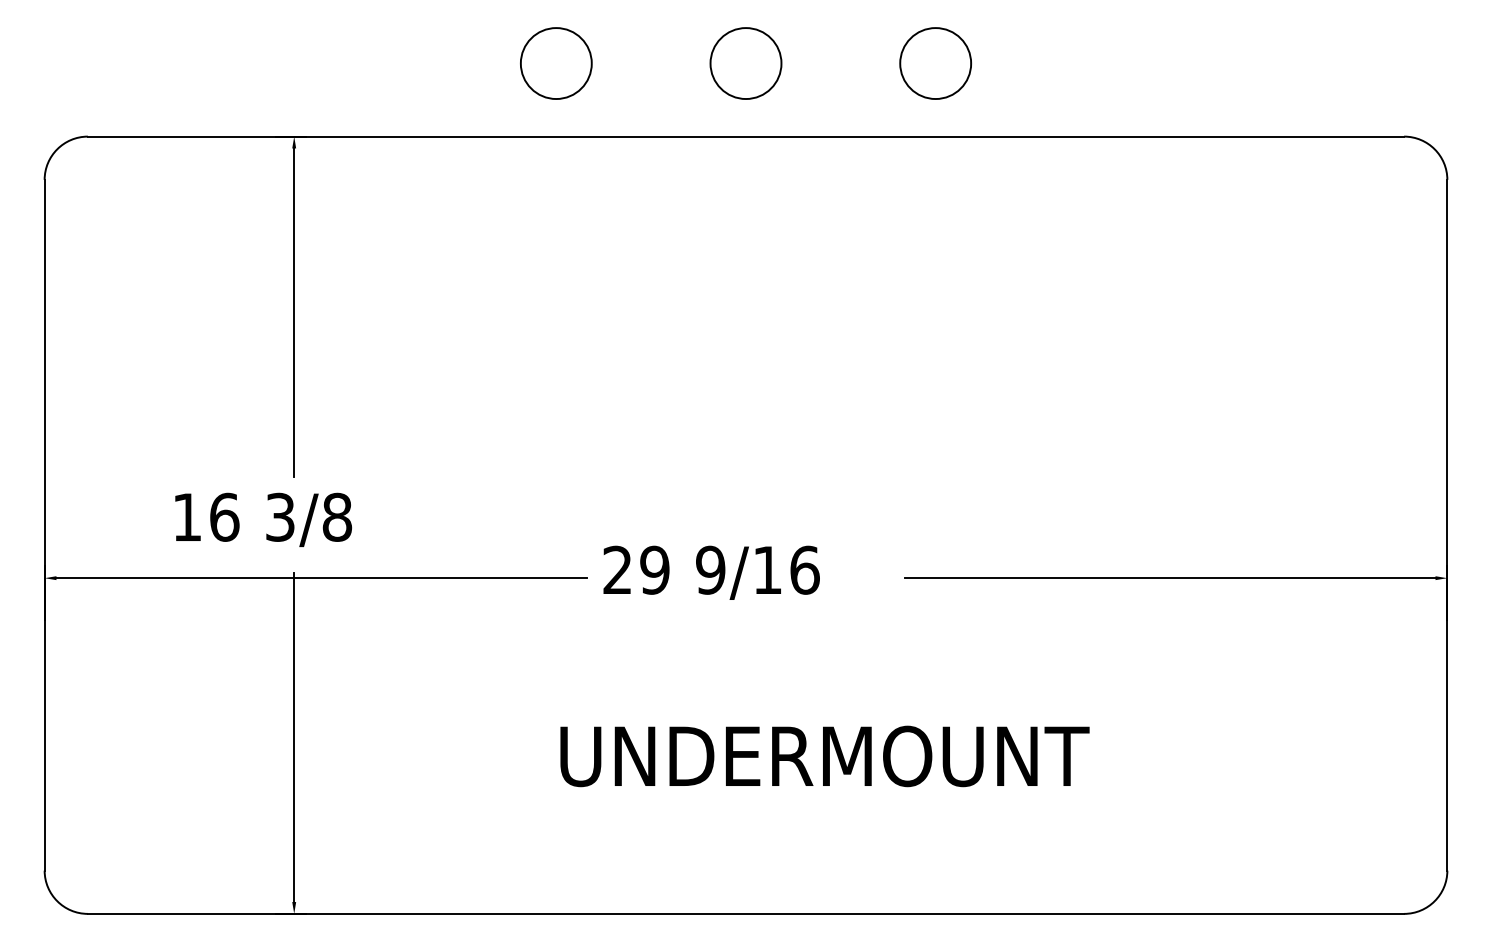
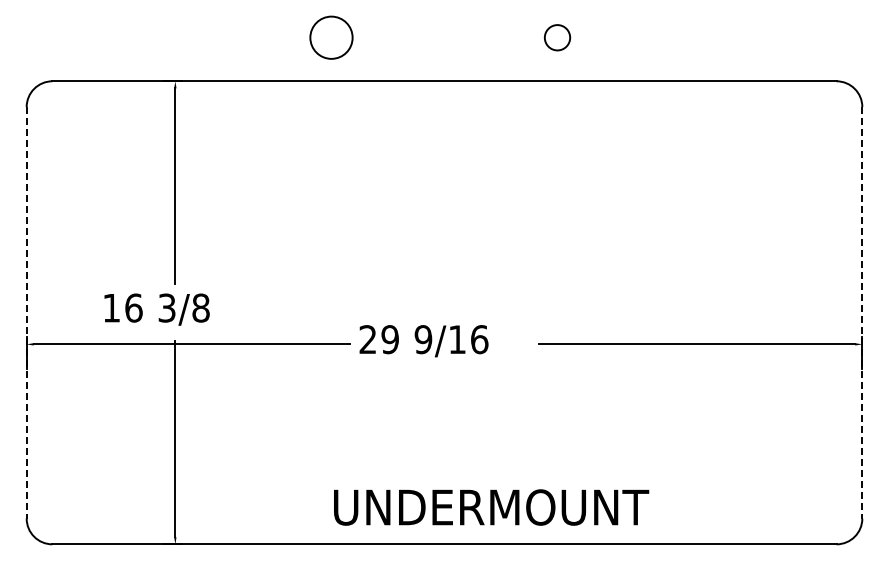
circle: (746, 63) -> (444, 37), removed
circle: (935, 63) -> (557, 37), size x0.6
line: (44, 524) -> (26, 312), solid -> dashed
line: (1447, 524) -> (862, 312), solid -> dashed
text: (824, 756) -> (491, 507), moved

